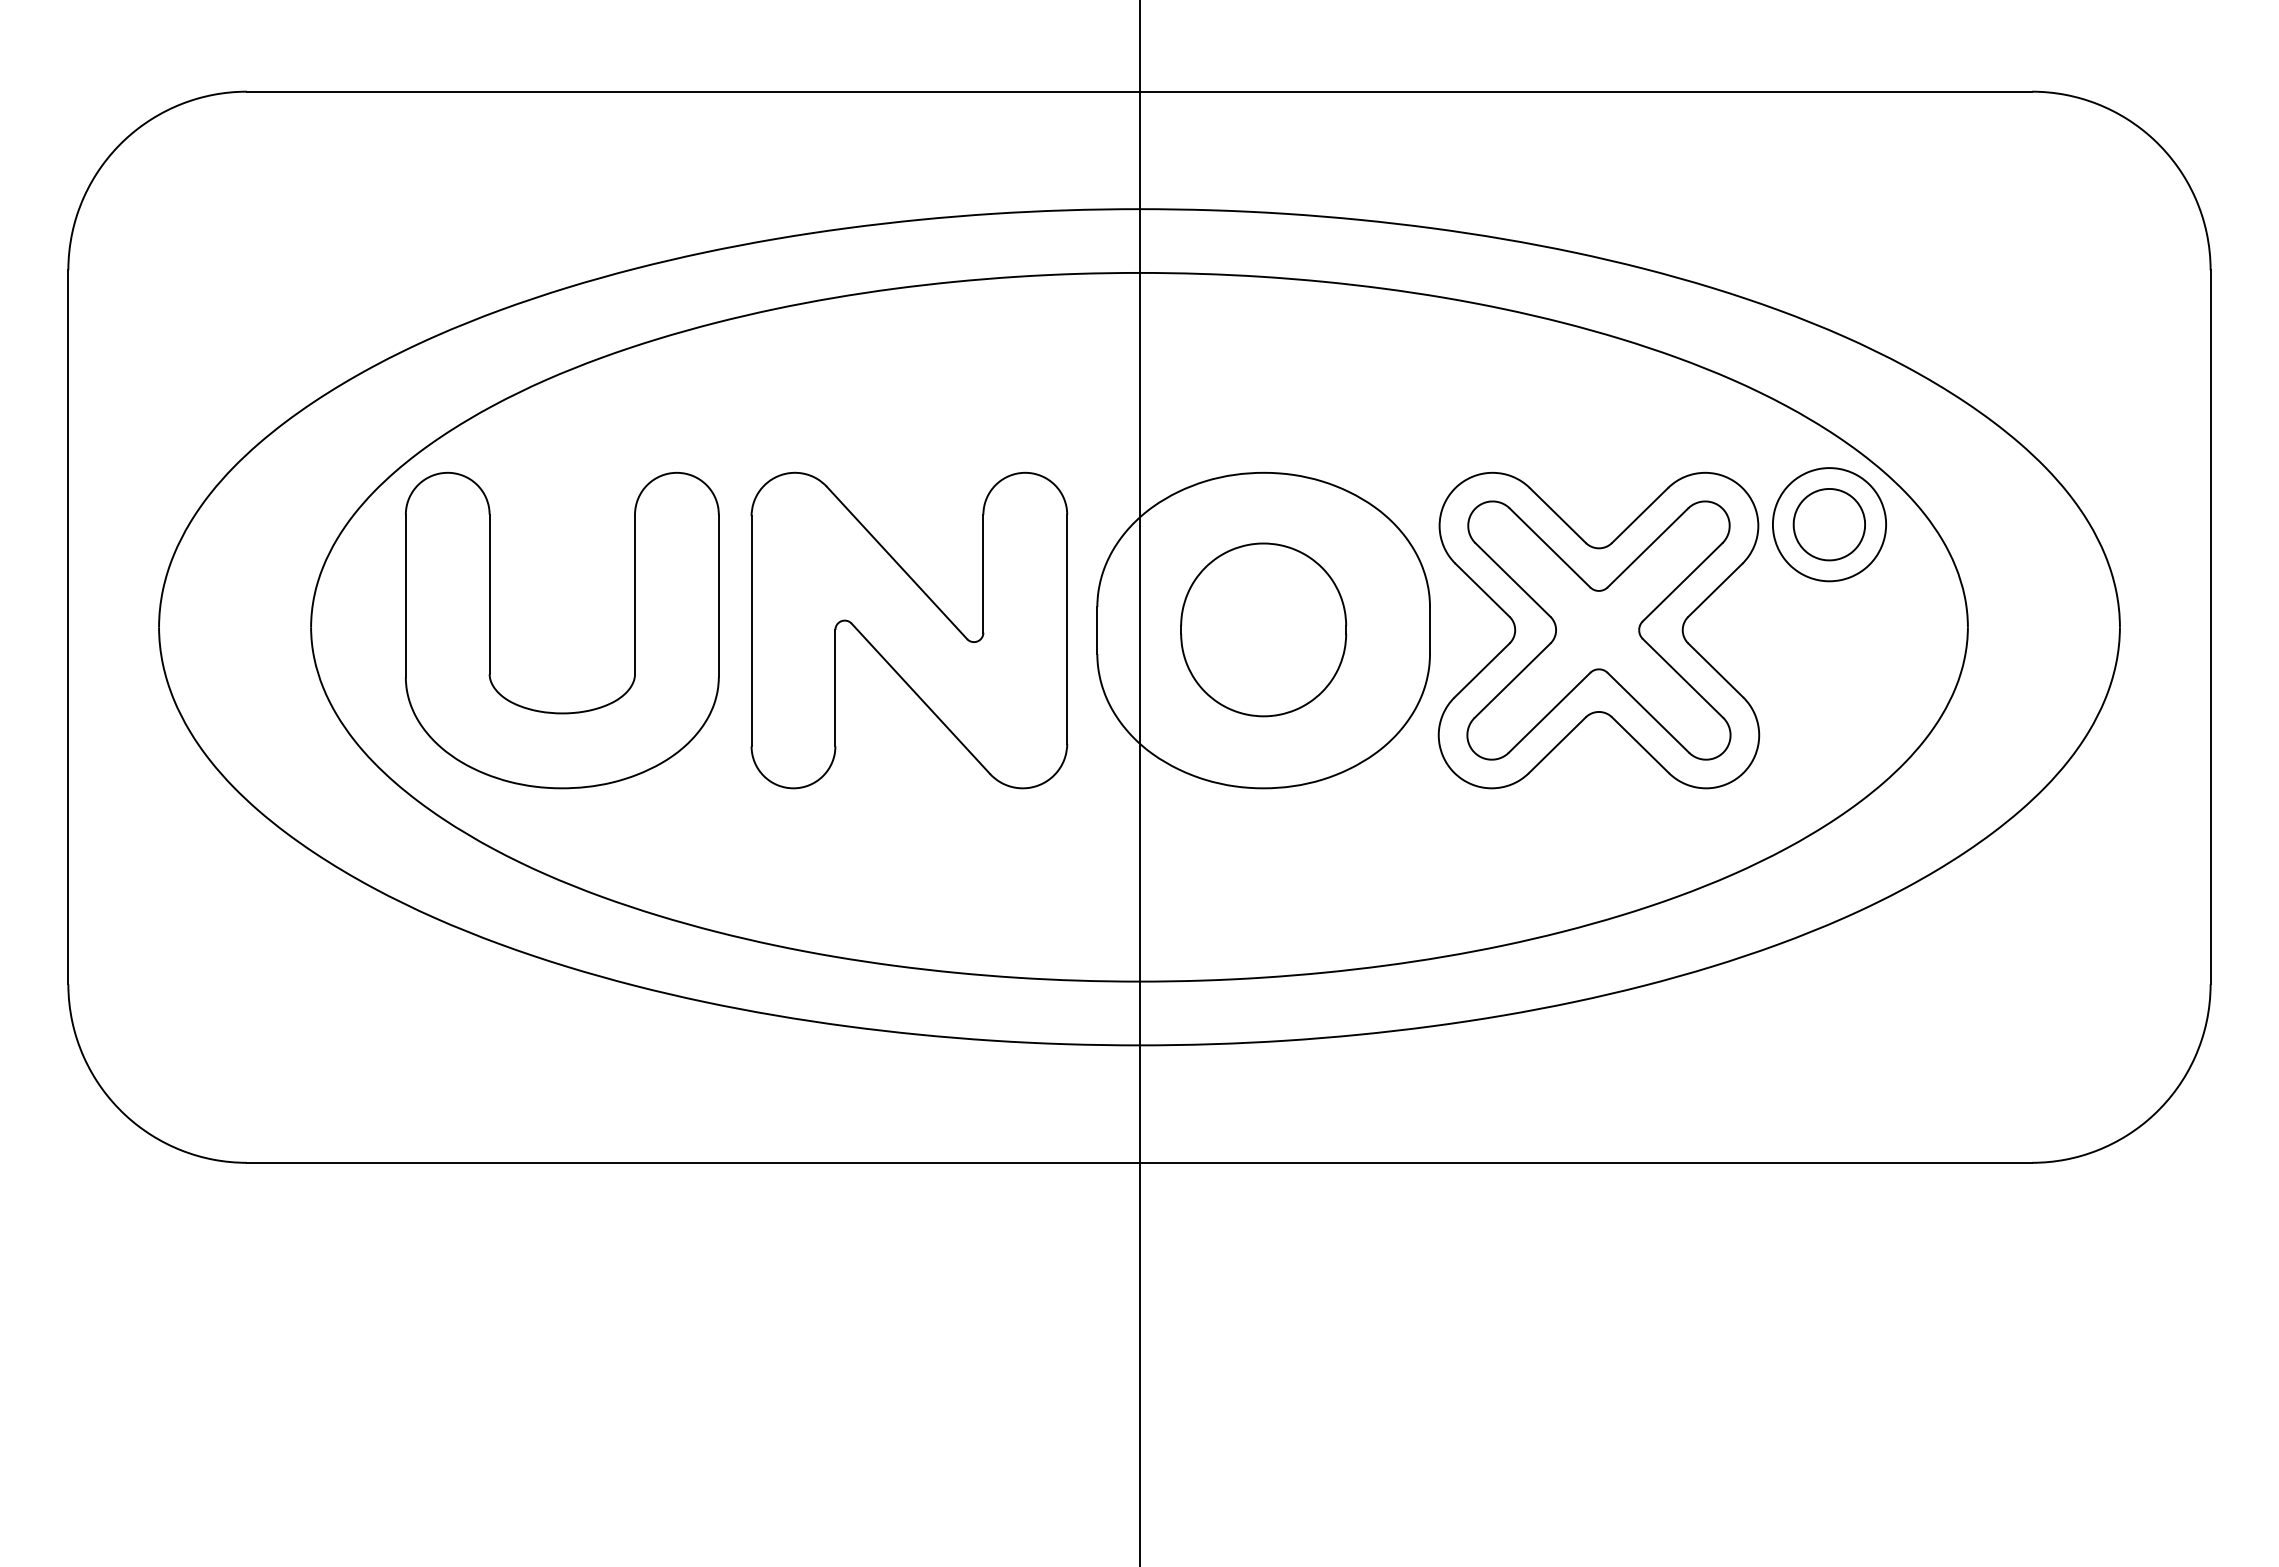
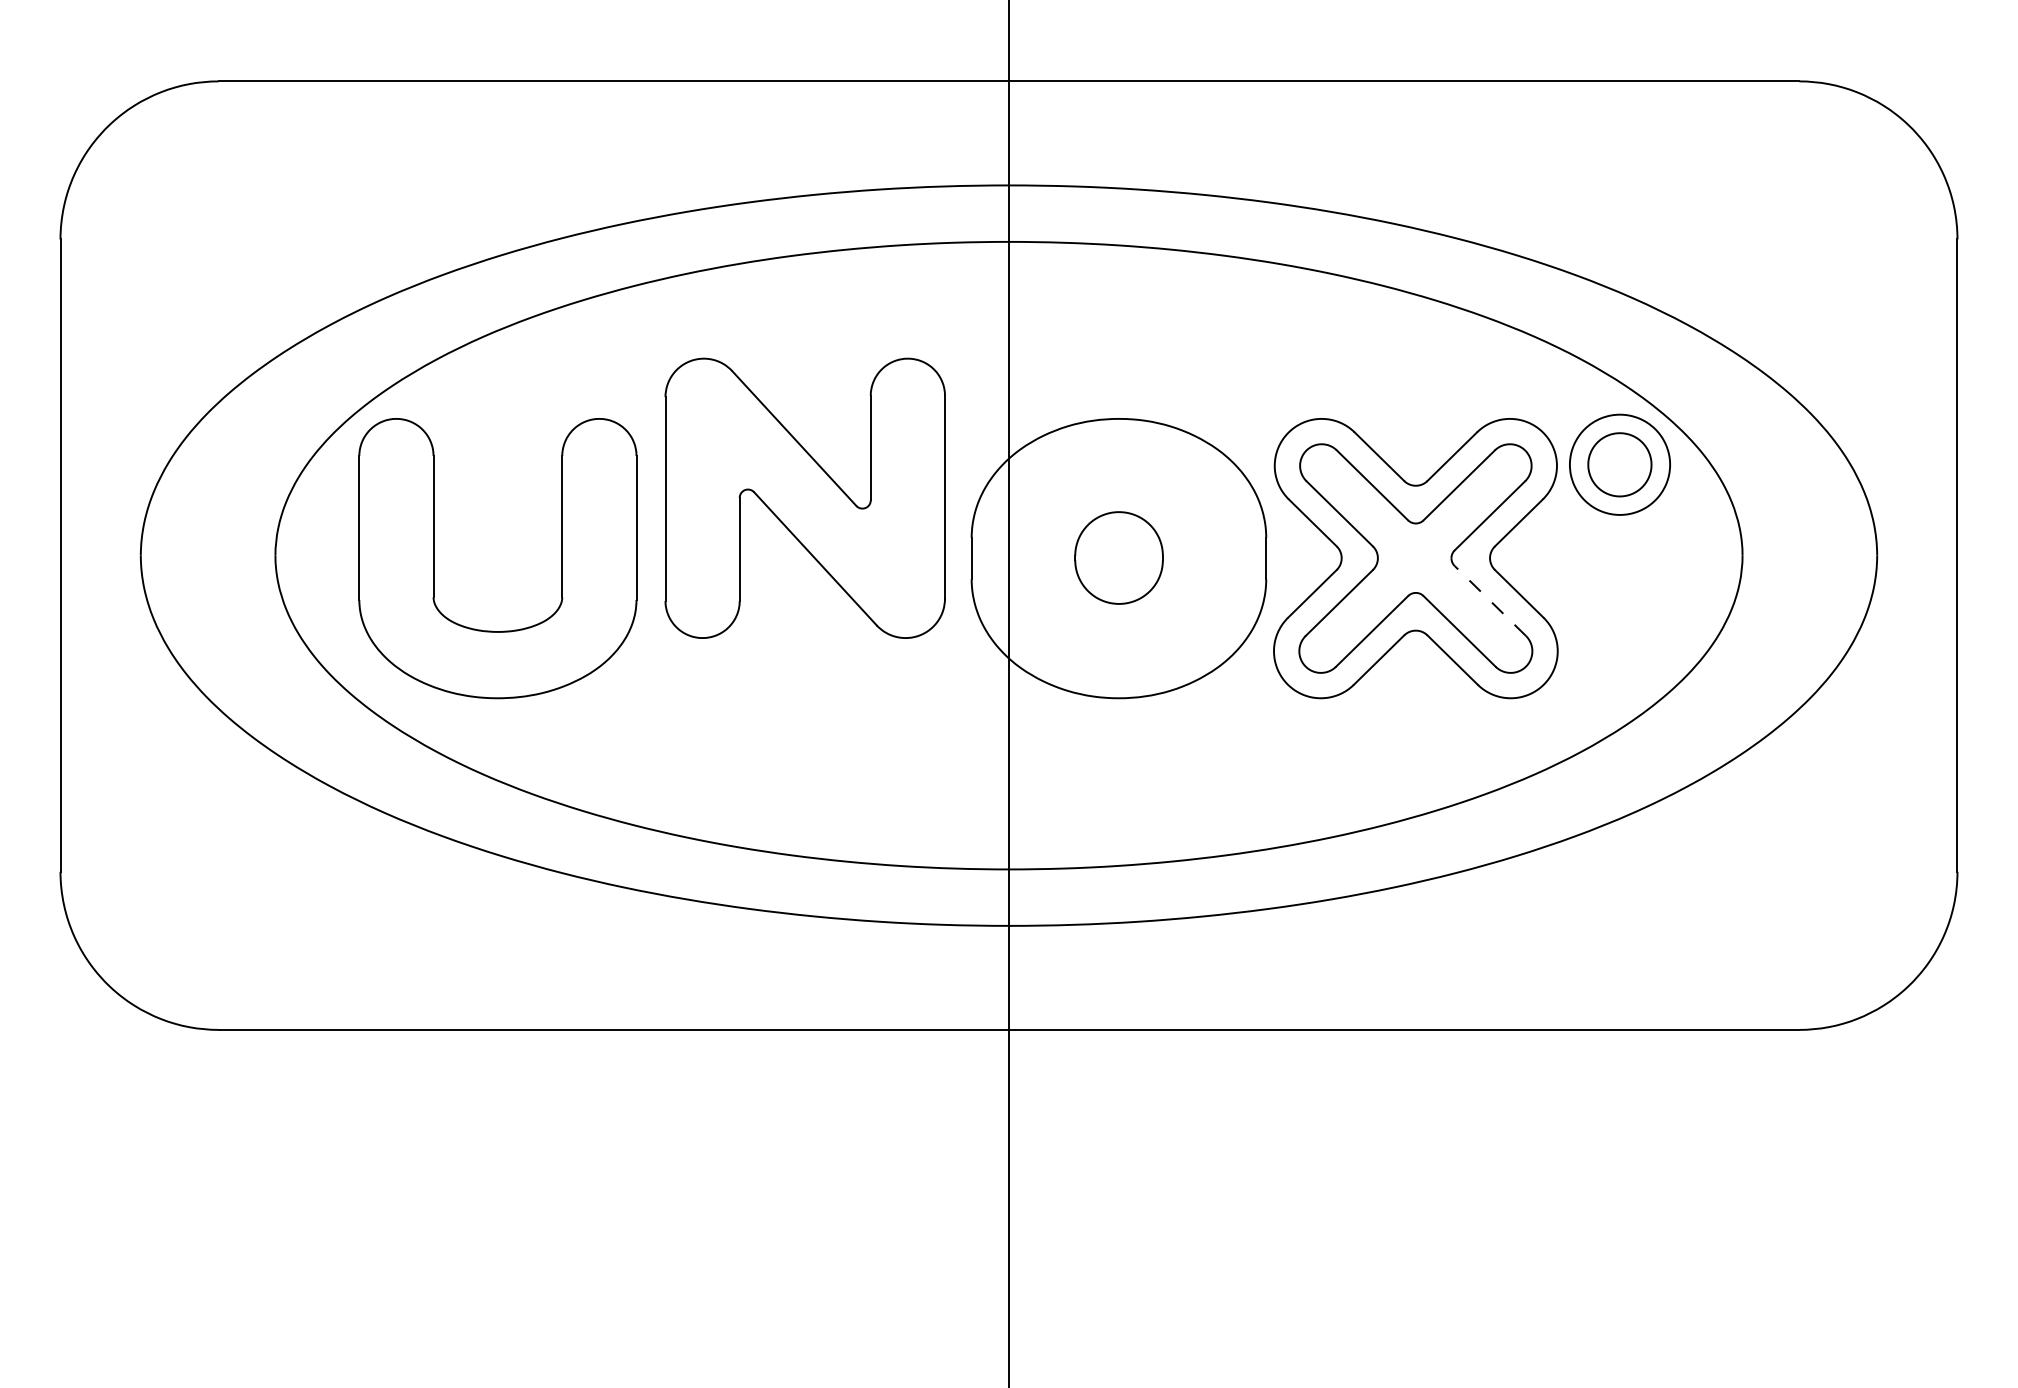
part: (1263, 629) -> (1118, 557), size x0.6
part: (909, 630) -> (805, 498), moved
line: (1682, 678) -> (1489, 601), solid -> dashed

